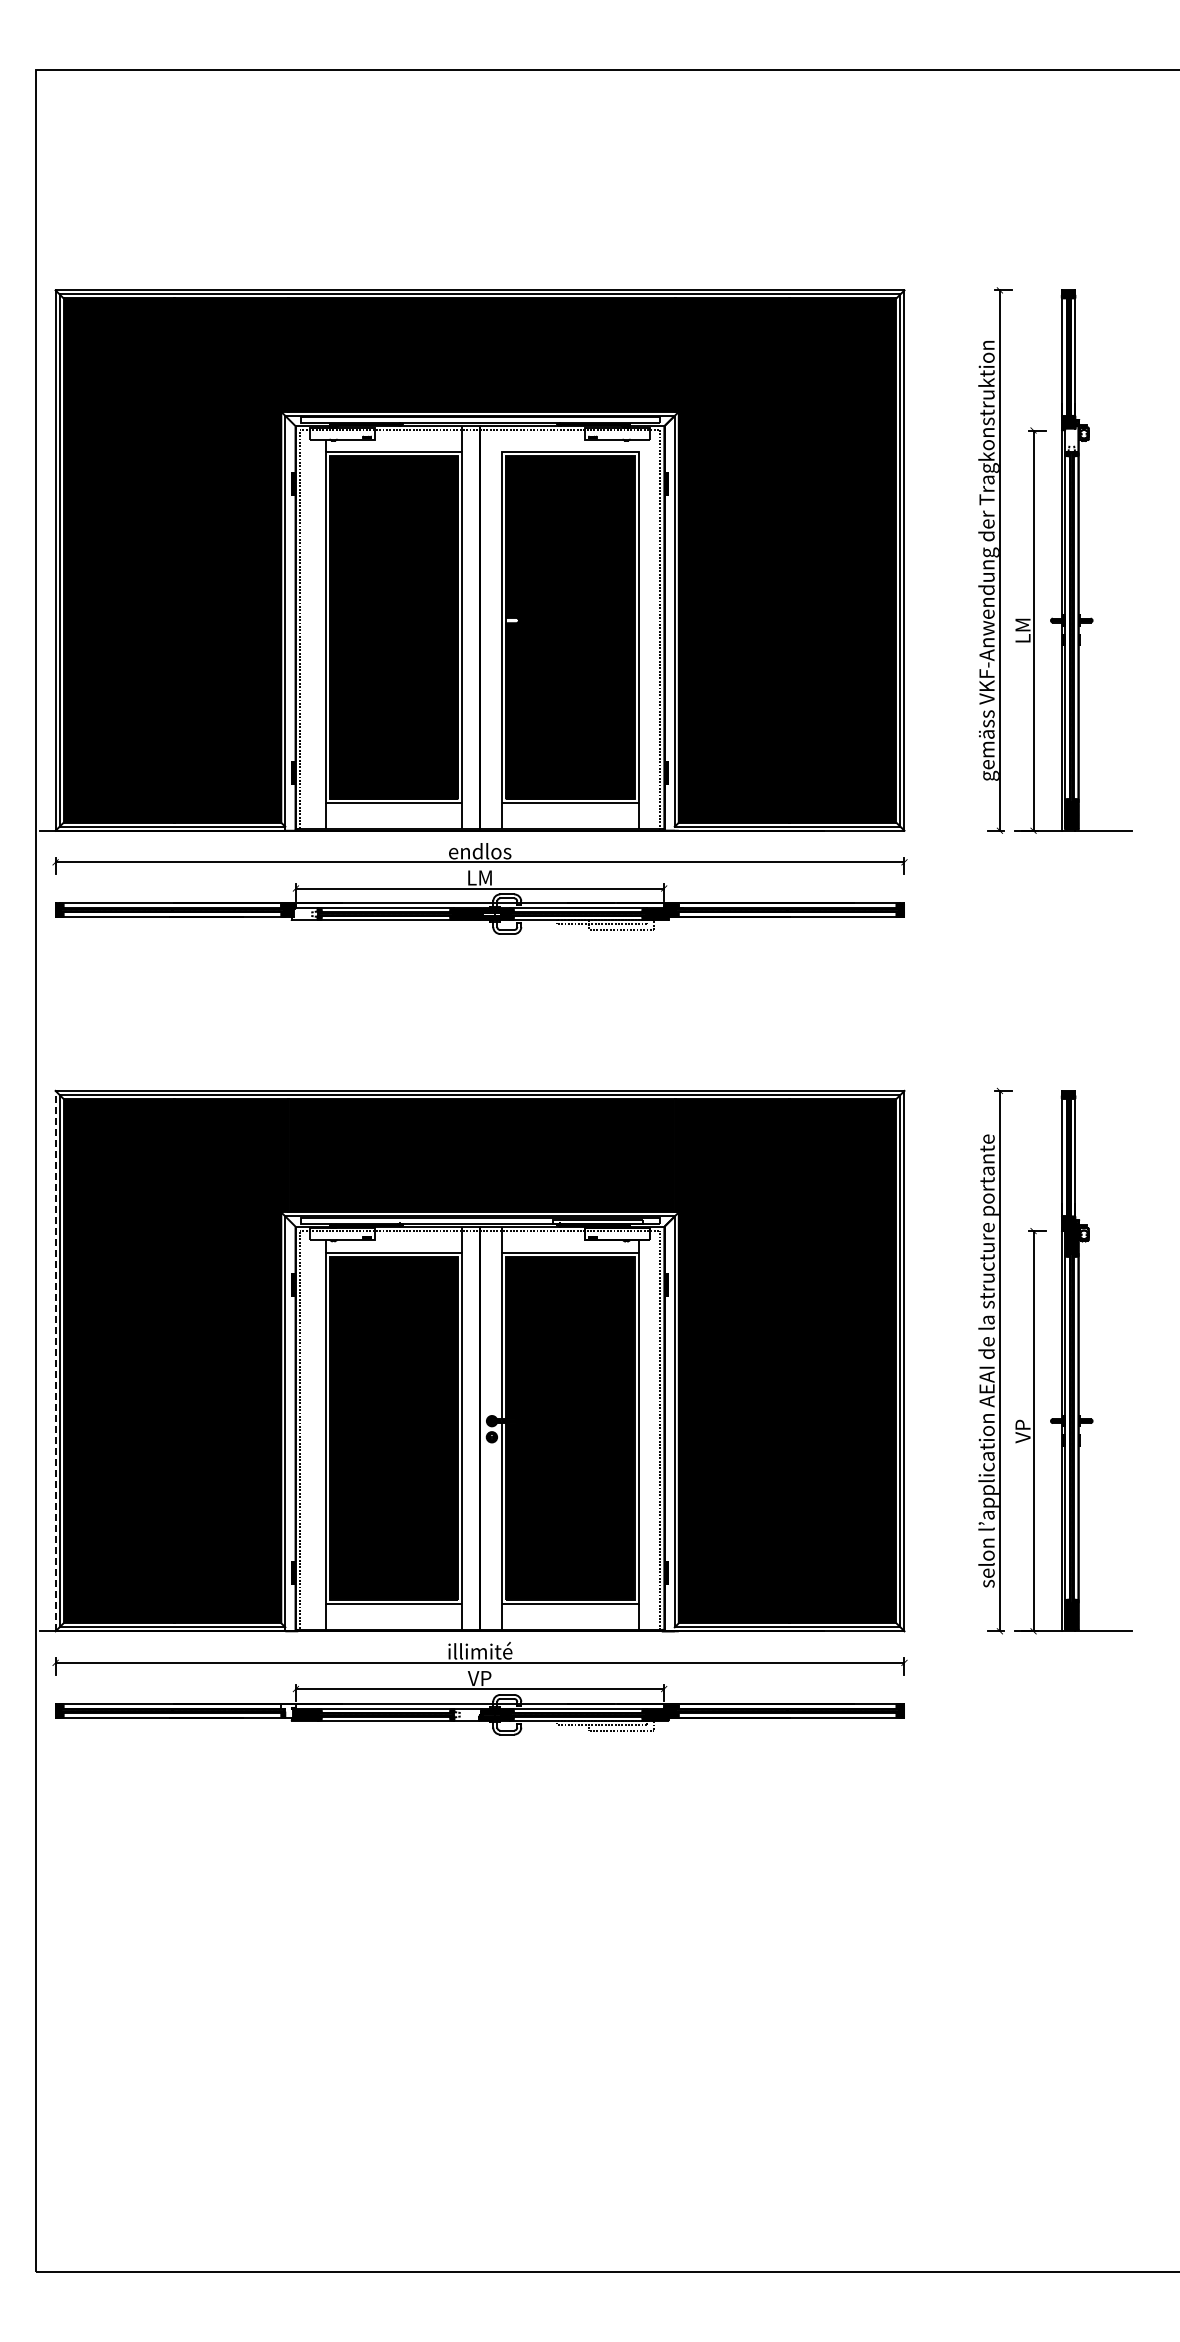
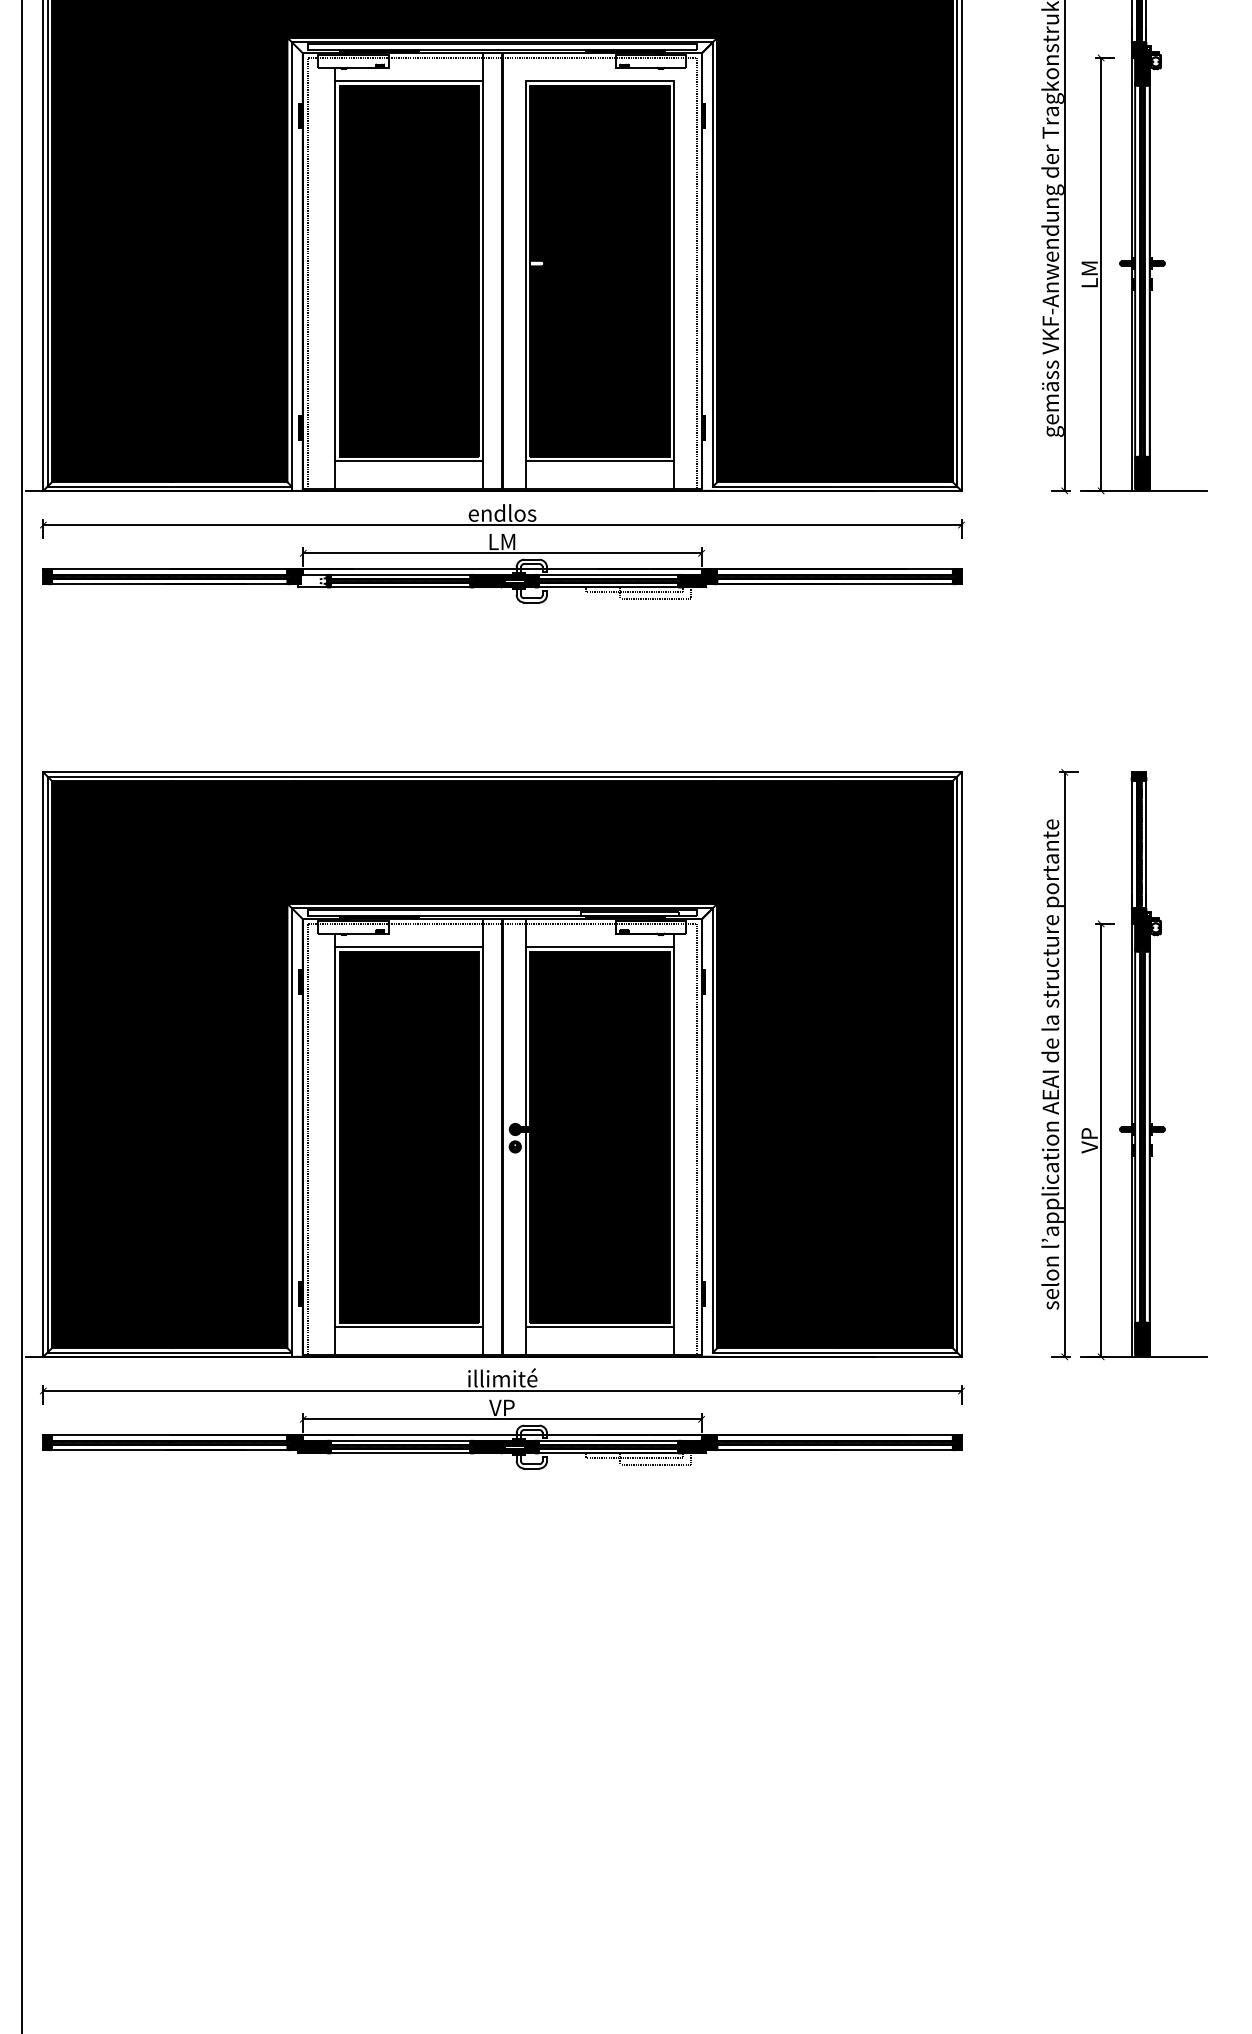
hatch: (1071, 439) -> (1142, 67), added
line: (55, 1360) -> (43, 1063), dashed -> solid
hatch: (288, 1710) -> (295, 1442), added
hatch: (467, 1714) -> (488, 1446), added

